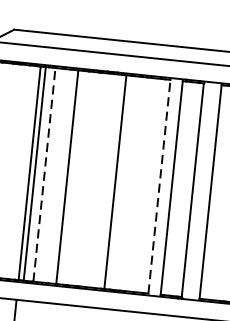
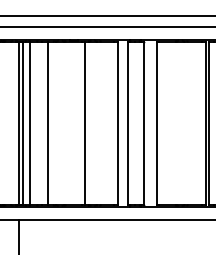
line: (44, 174) -> (30, 123), dashed -> solid
line: (159, 186) -> (118, 123), dashed -> solid

